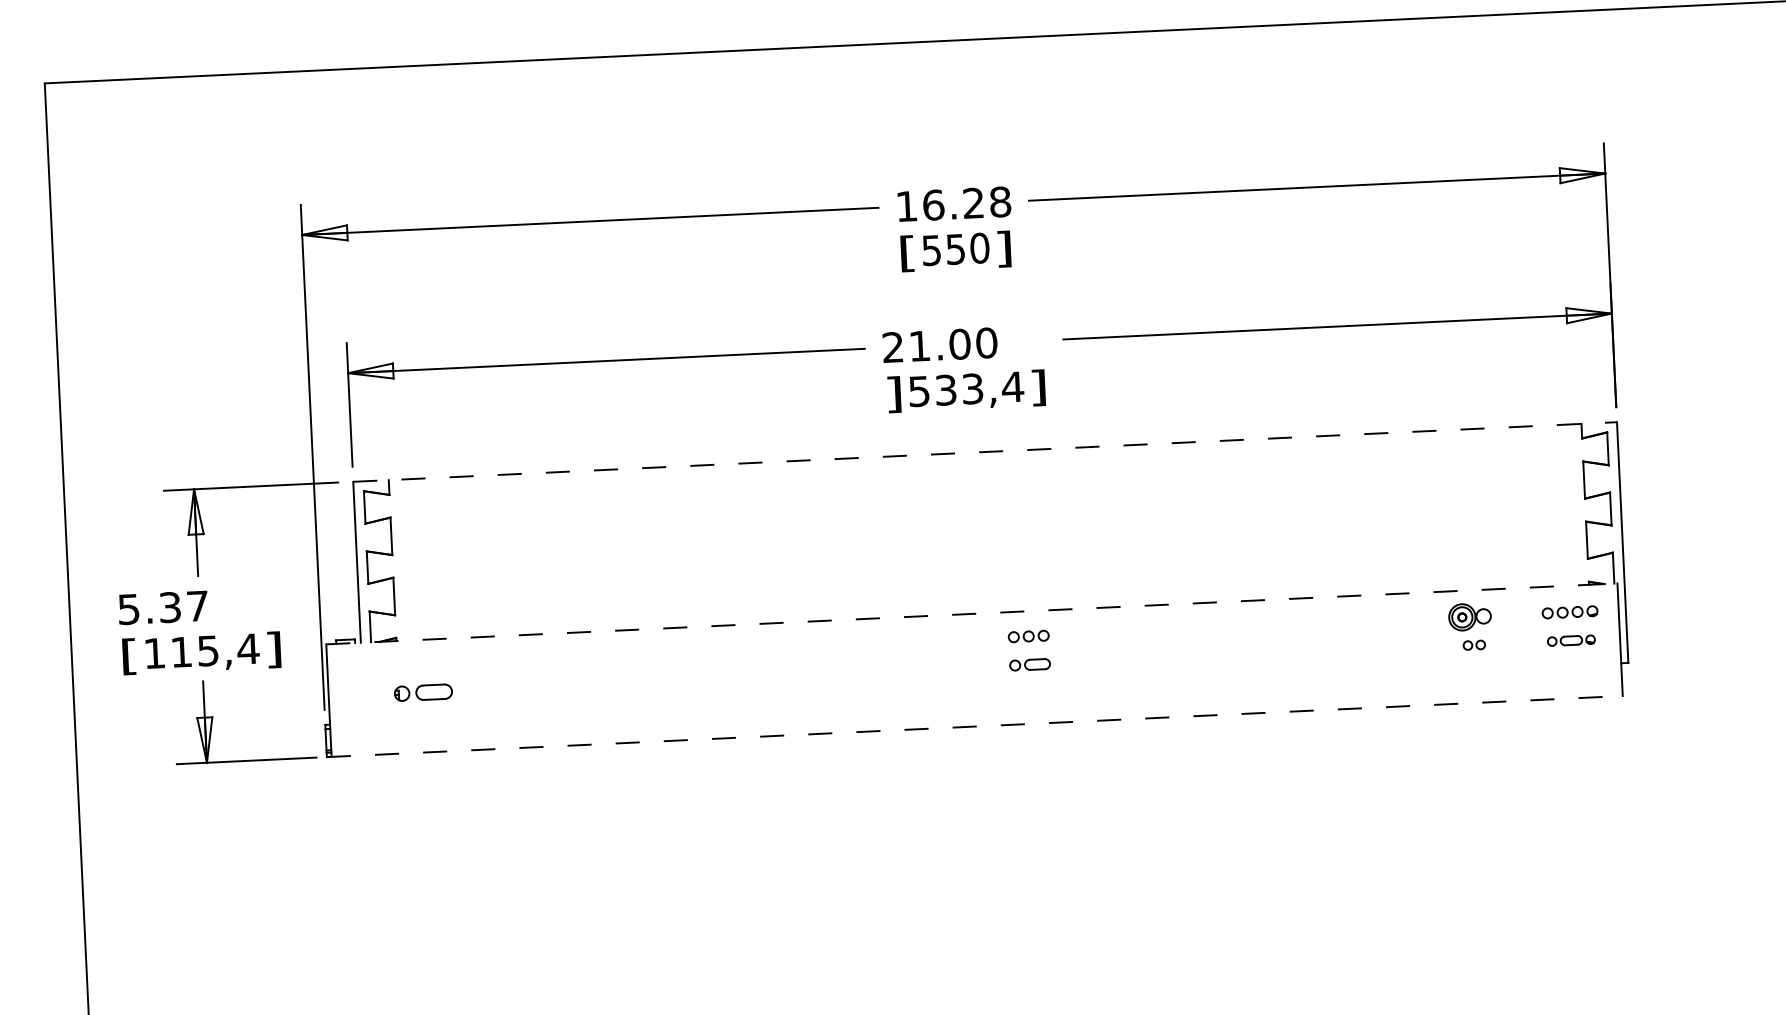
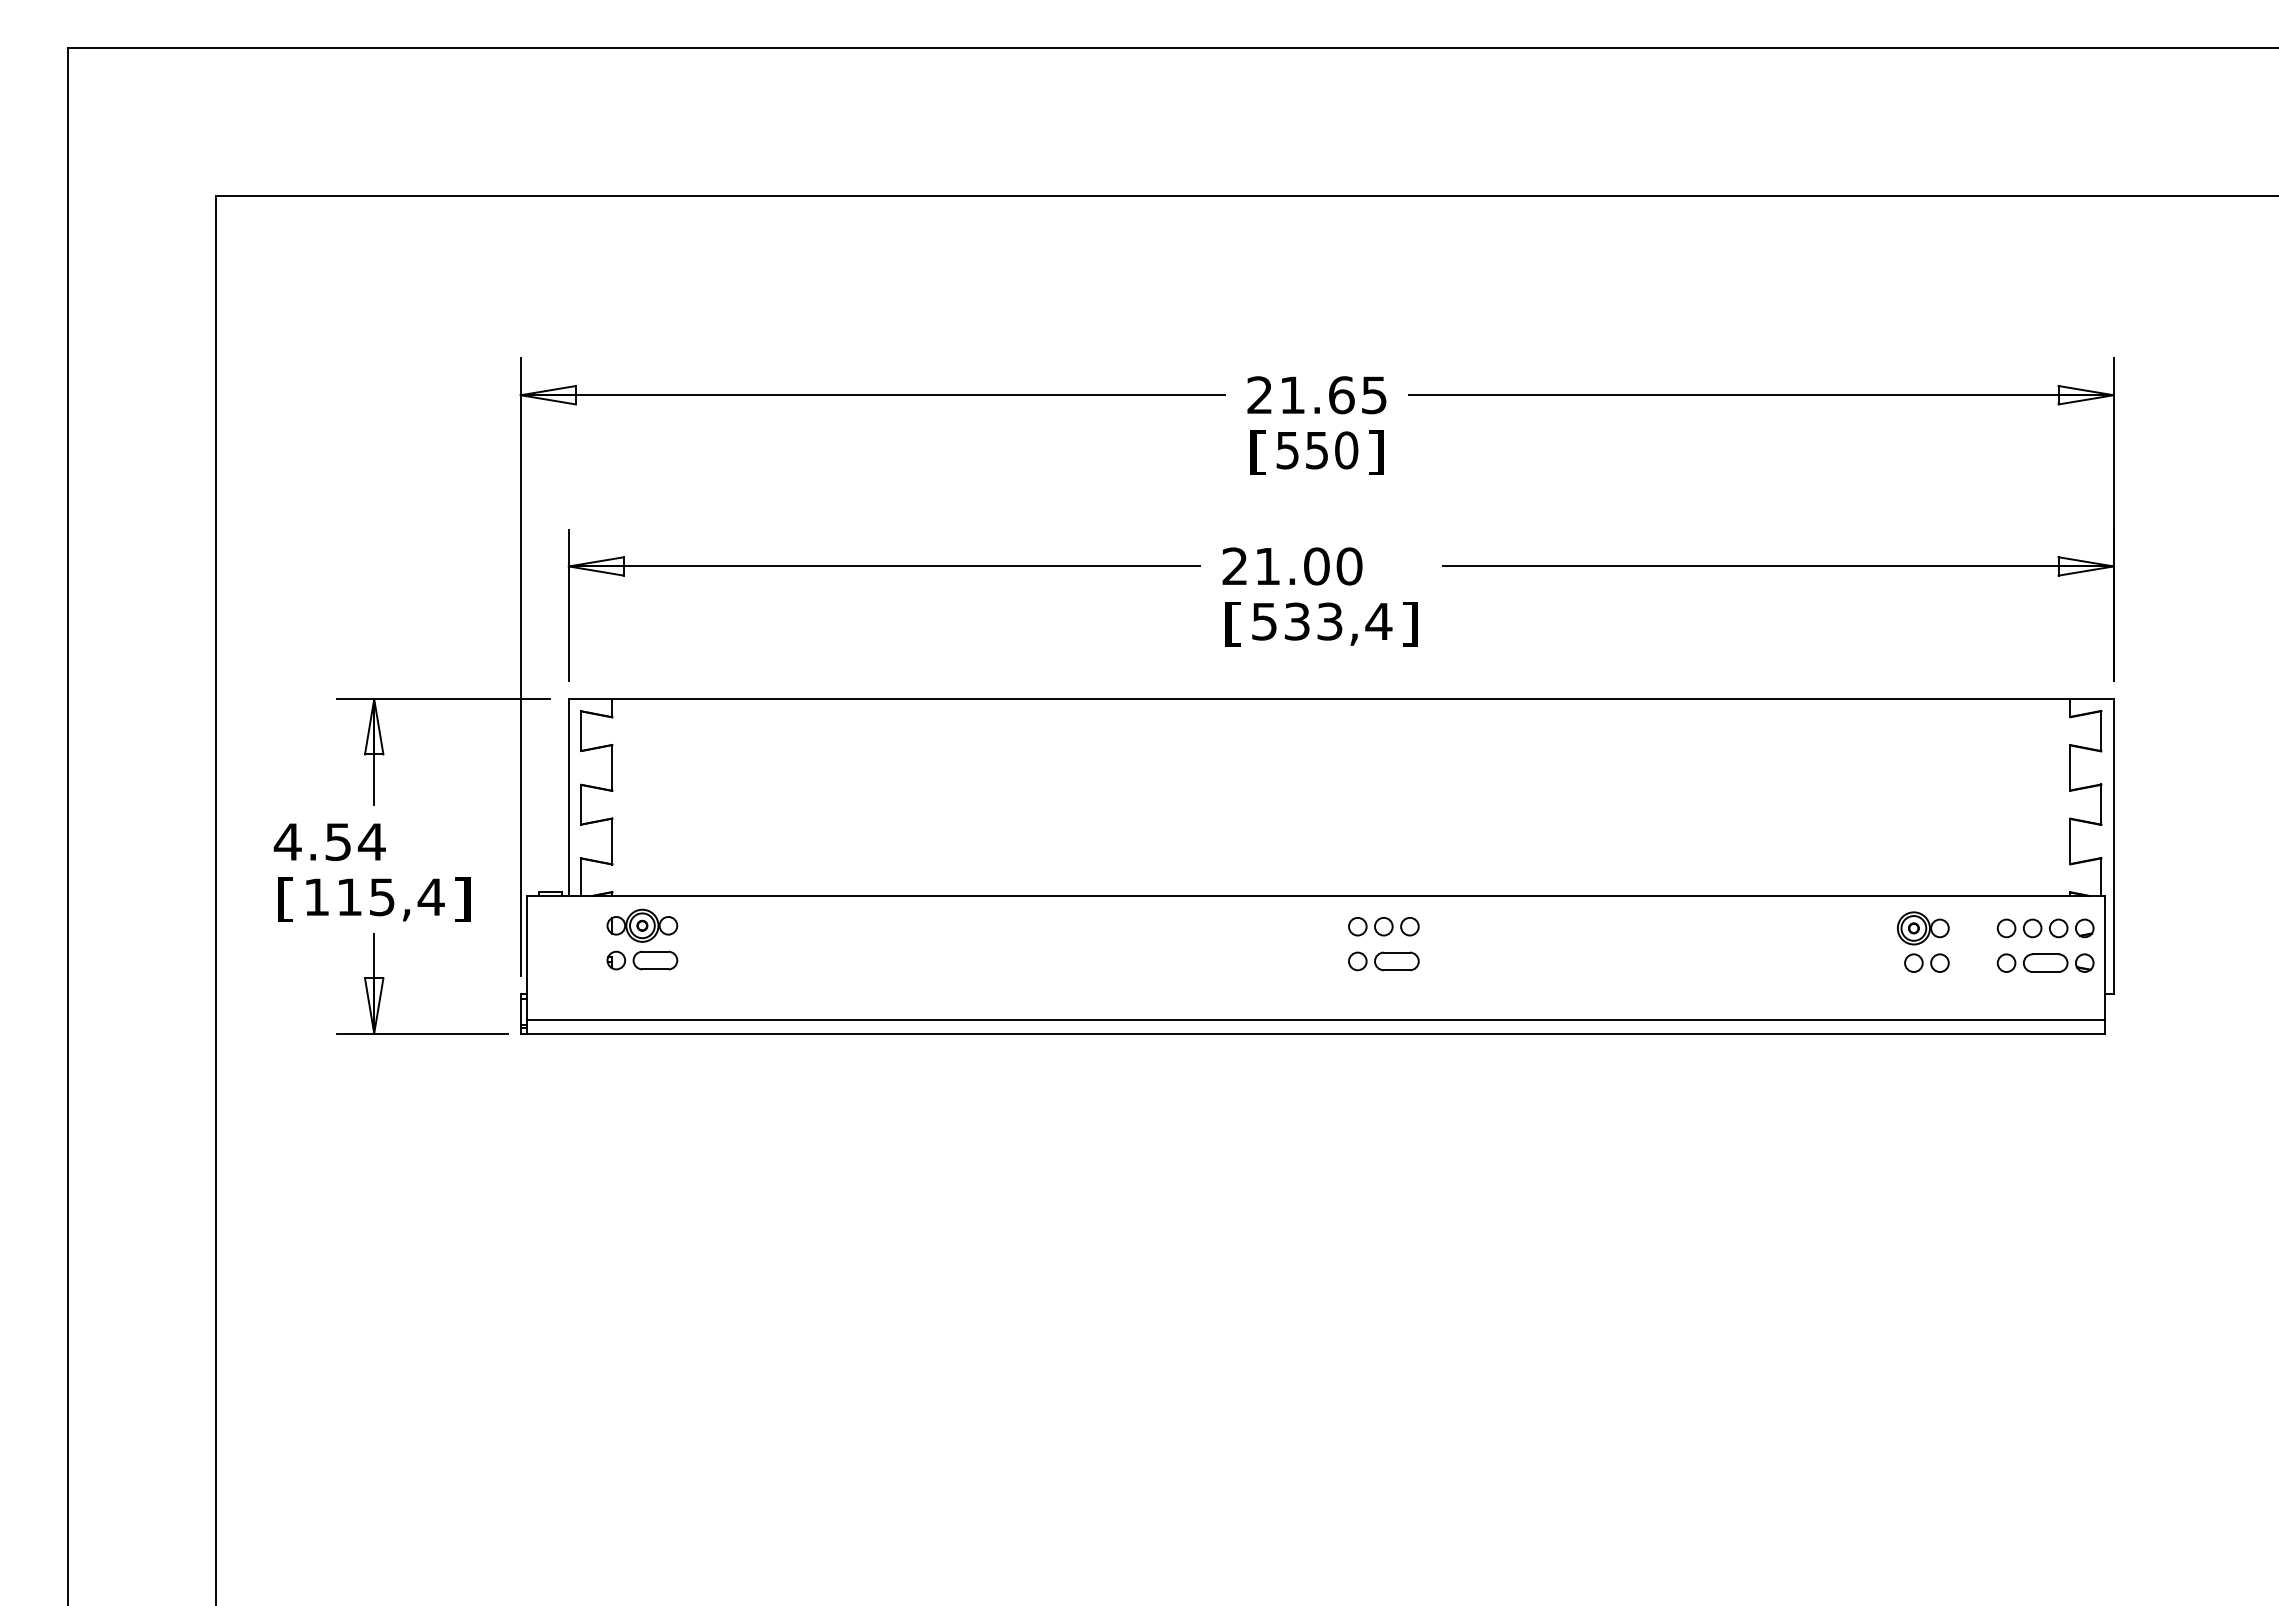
text: (953, 204) -> (1317, 395), 16.28 -> 21.65
text: (894, 395) -> (1233, 624), ] -> [
line: (985, 452) -> (1341, 699), dashed -> solid
text: (163, 608) -> (329, 842), 5.37 -> 4.54
part: (1570, 612) -> (2045, 928), size x1.43
line: (972, 613) -> (1316, 895), dashed -> solid
part: (1028, 636) -> (1383, 926), size x1.43
part: (1571, 640) -> (2045, 962), size x1.67
part: (1473, 644) -> (1926, 962), size x1.67
part: (422, 664) -> (642, 925), added
part: (1029, 664) -> (1383, 961), size x1.43
line: (976, 714) -> (1315, 1019), added
line: (975, 726) -> (1313, 1033), dashed -> solid

